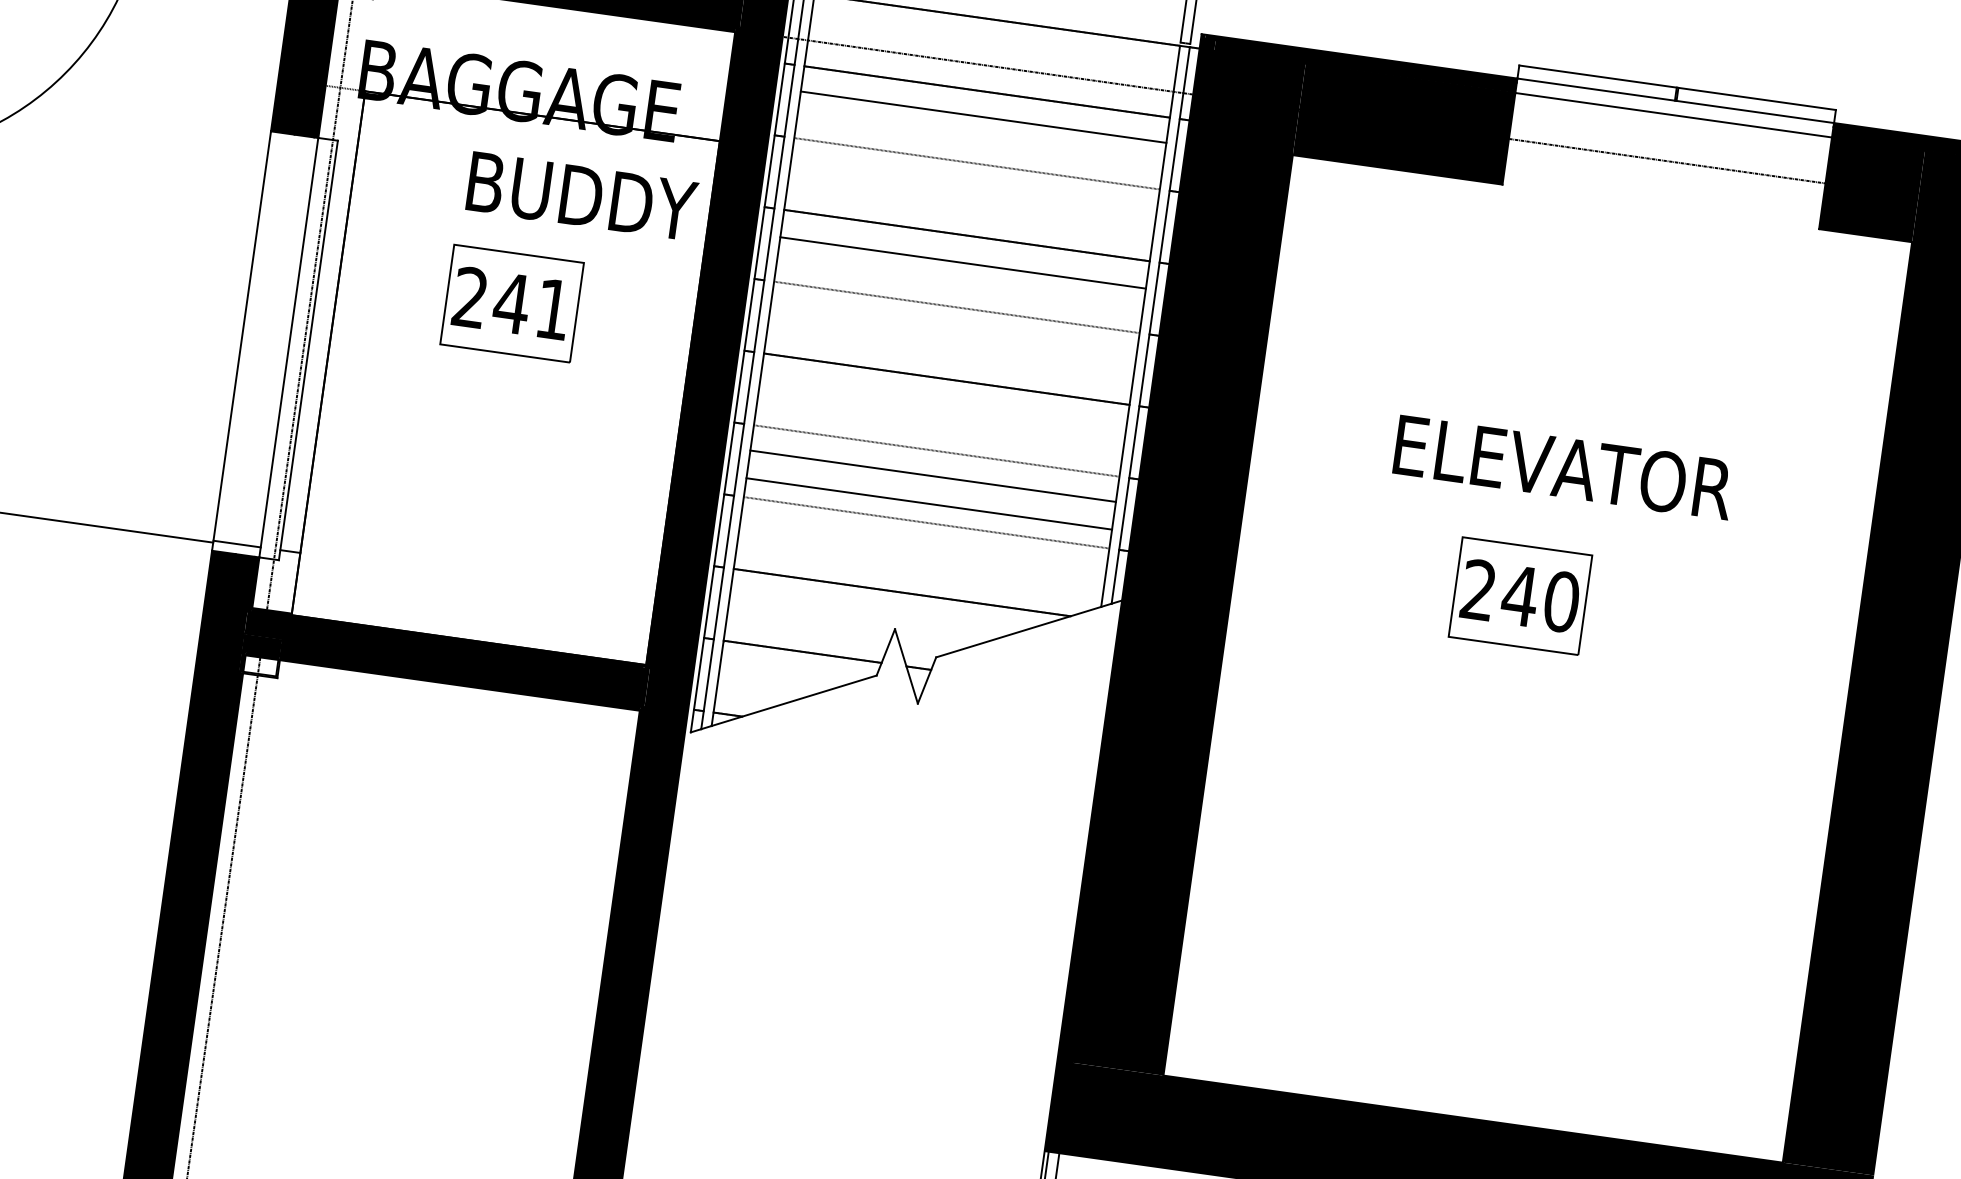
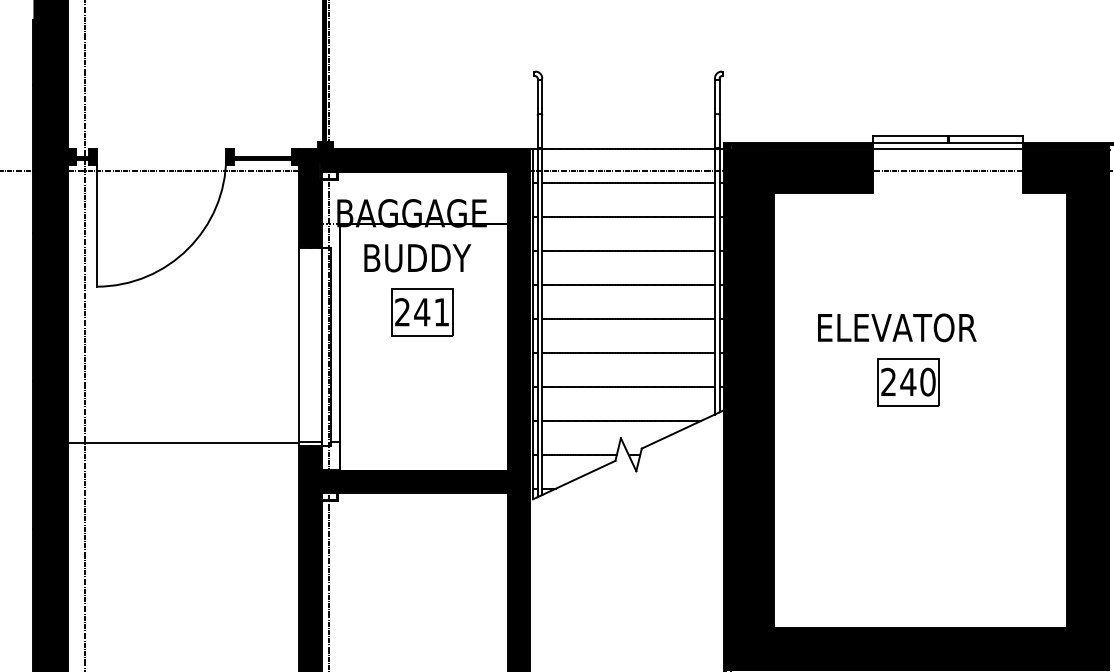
line: (983, 117) -> (628, 217), moved
text: (581, 197) -> (417, 258), moved
line: (962, 263) -> (628, 285), moved
text: (1564, 466) -> (897, 327), moved
line: (933, 475) -> (628, 386), moved
line: (929, 502) -> (628, 352), moved

